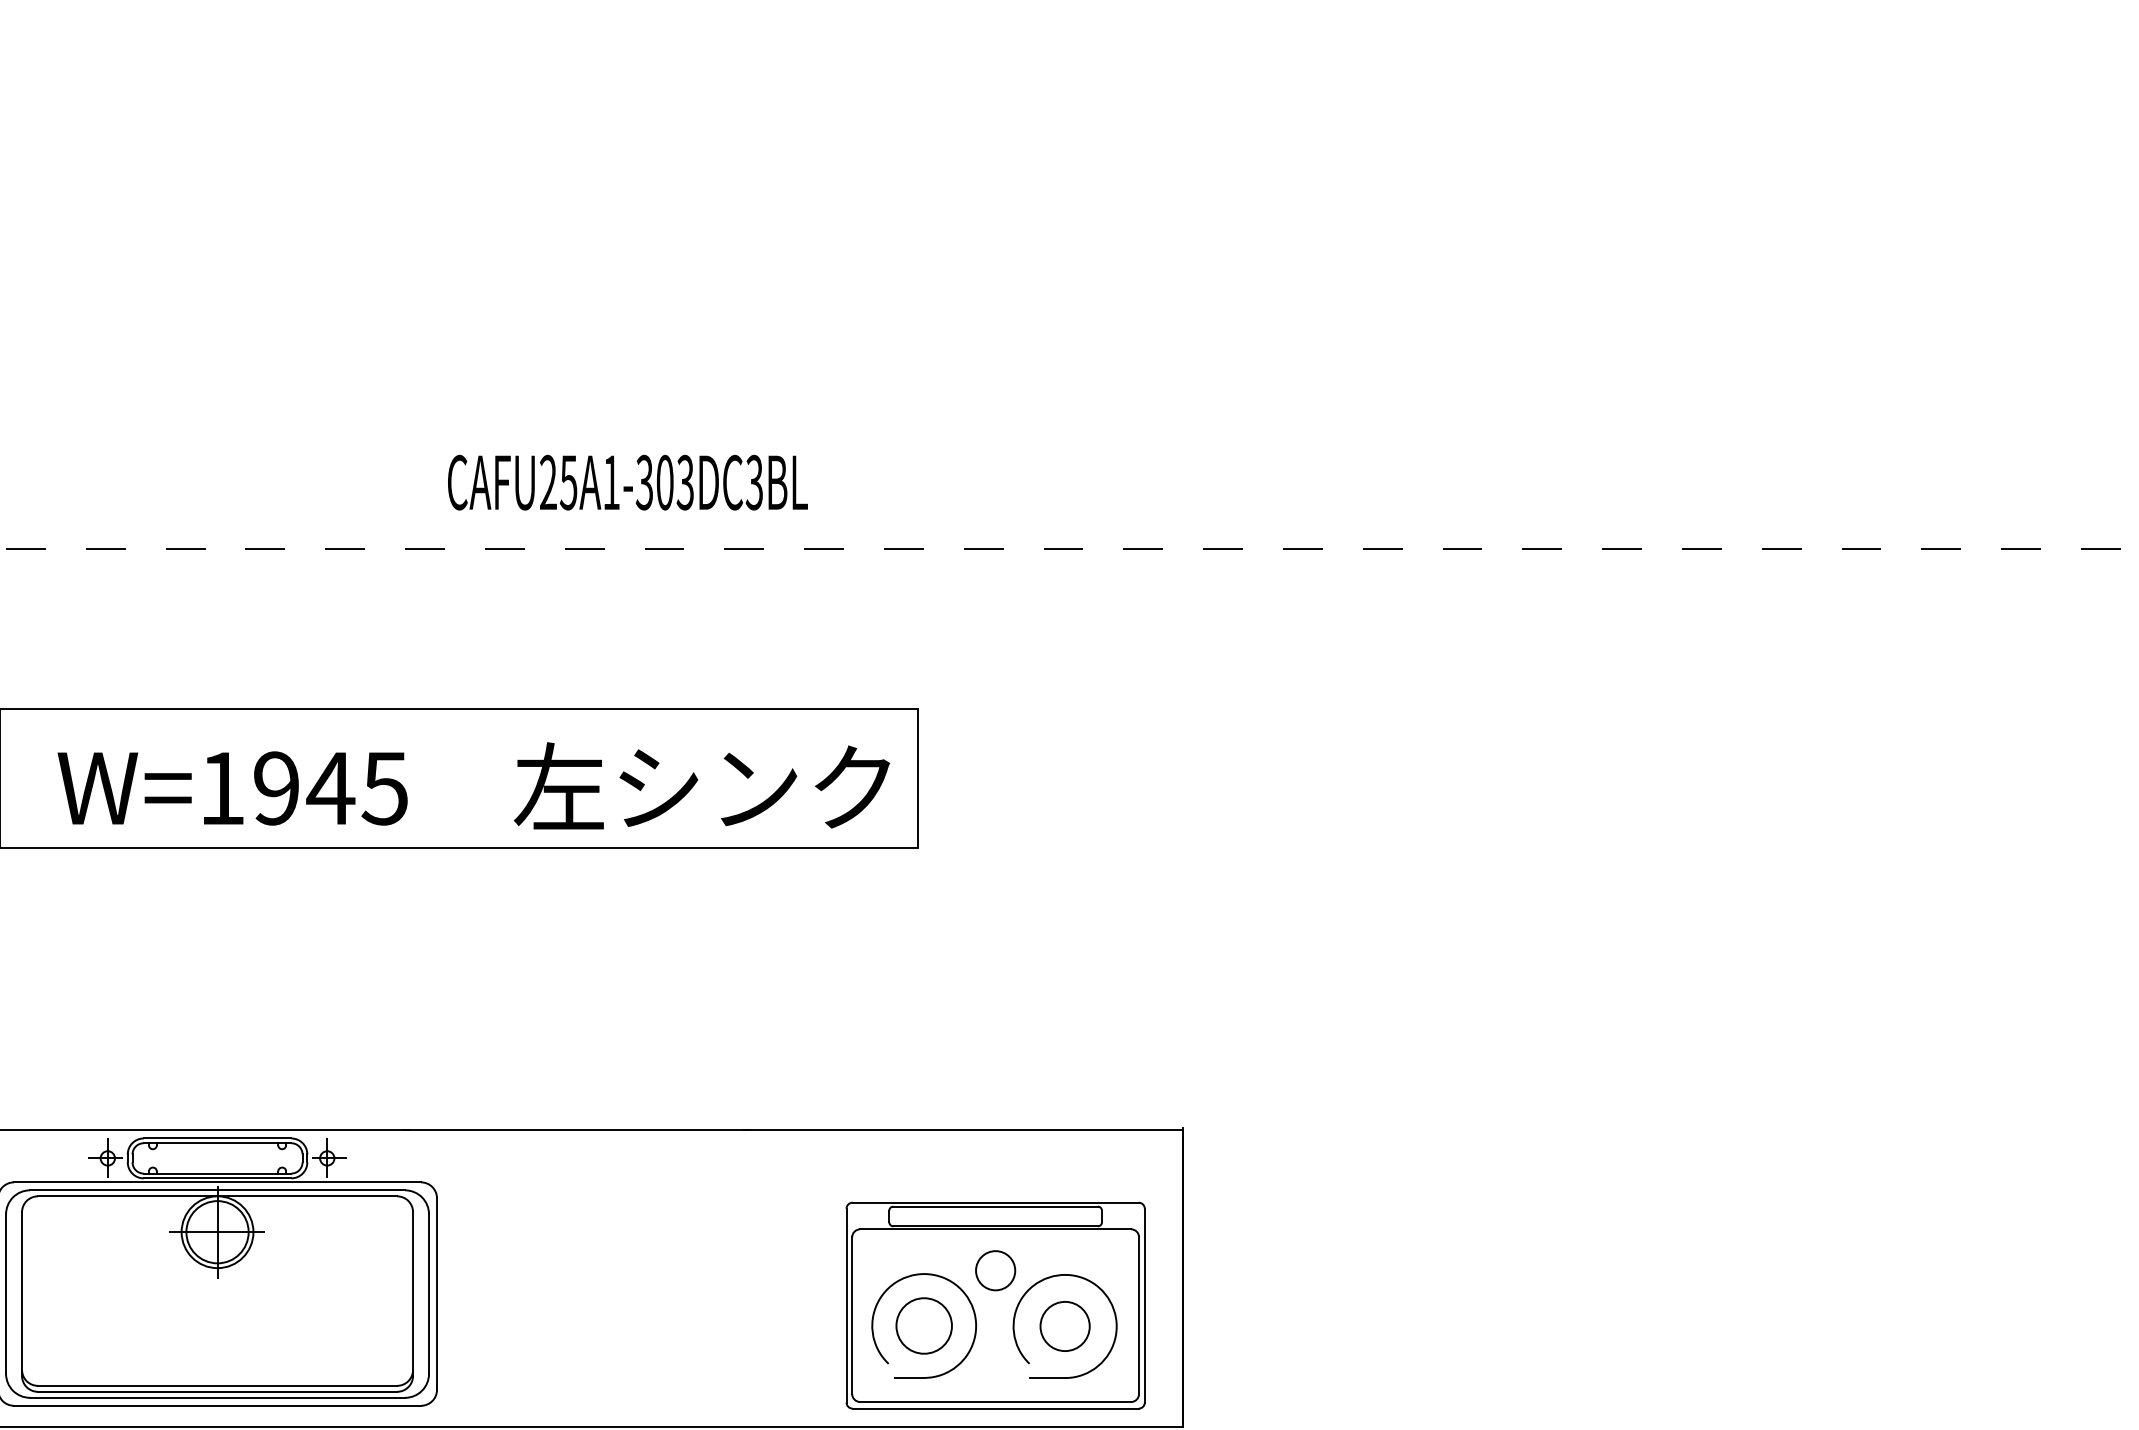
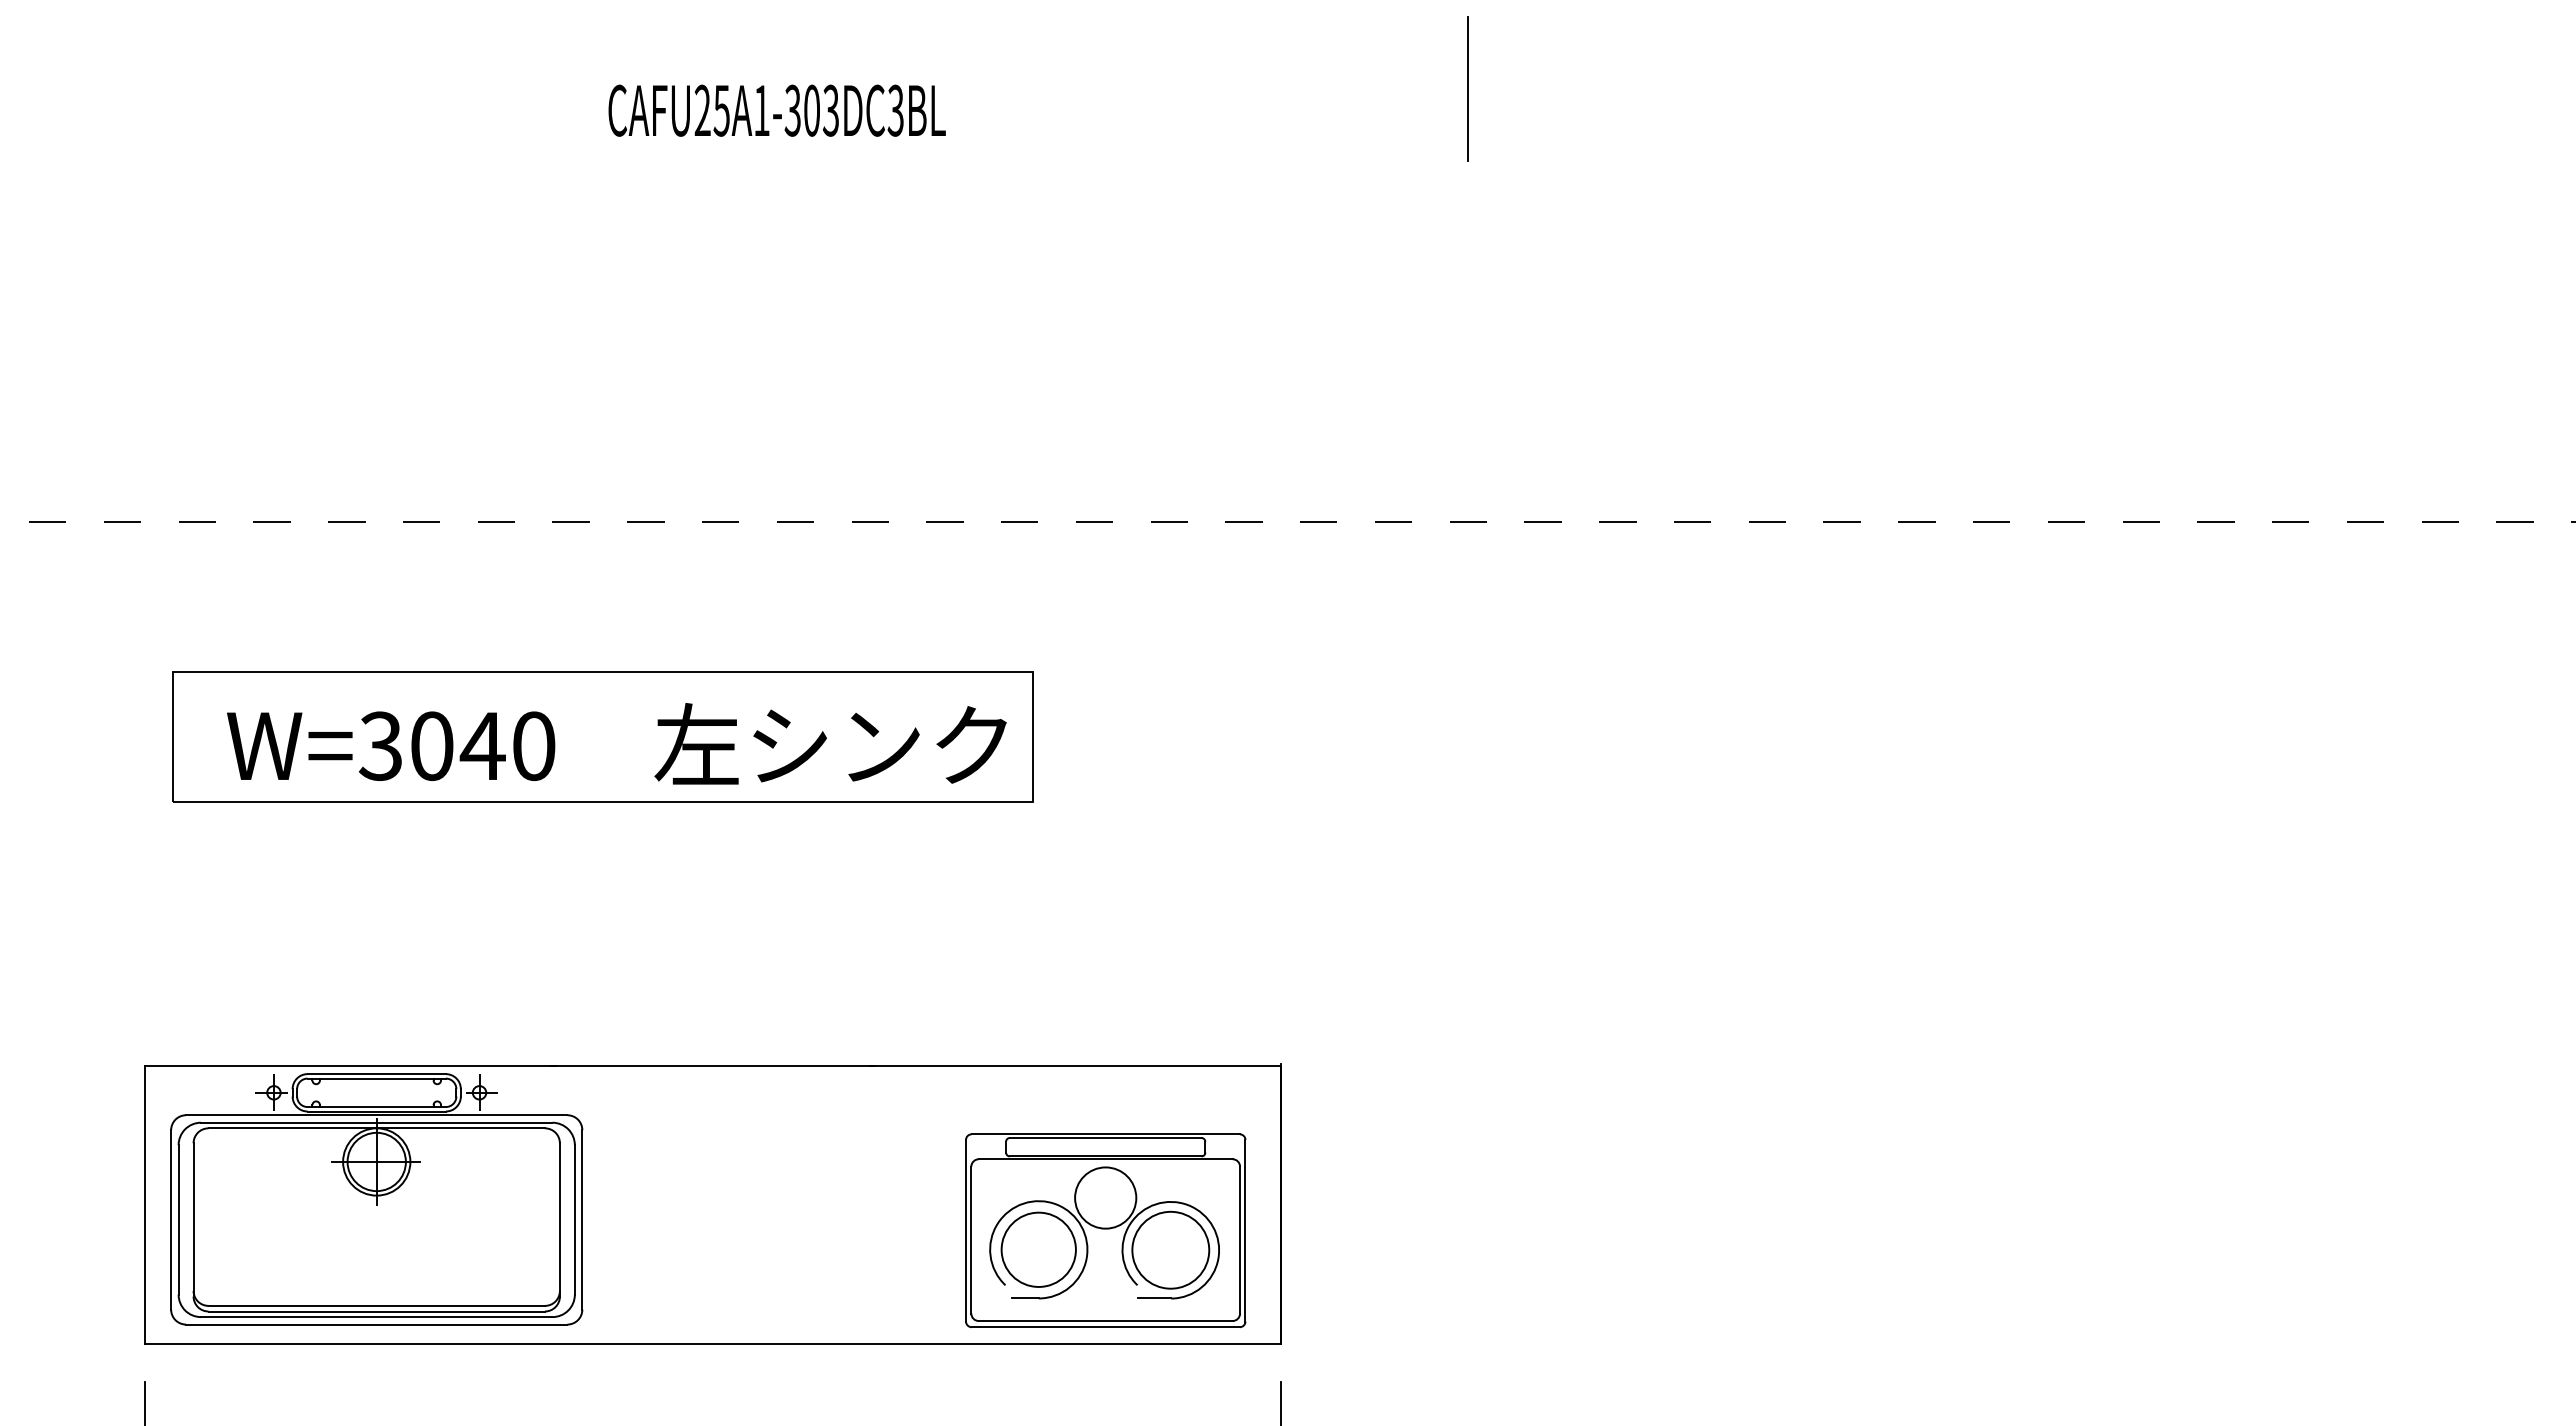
line: (1382, 86) -> (1468, 88), added
text: (627, 482) -> (776, 110), moved
text: (302, 788) -> (456, 746), W=1945 -> W=3040
circle: (995, 1270) -> (1105, 1197), size x1.67
circle: (923, 1325) -> (1038, 1249), size x1.43
circle: (1064, 1325) -> (1170, 1249), size x1.67

